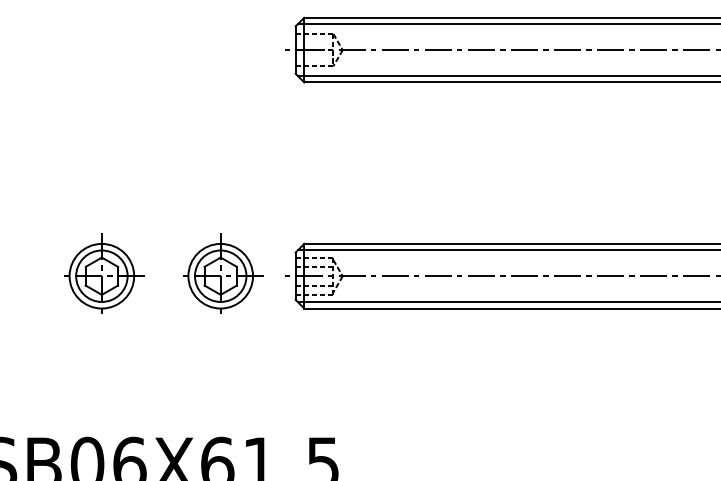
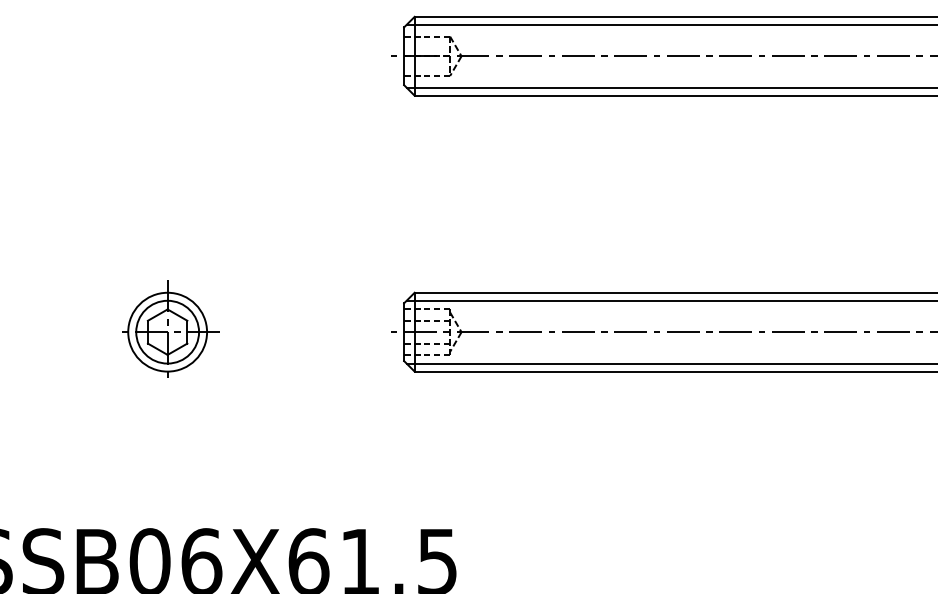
part: (223, 273) -> (315, 328), removed

